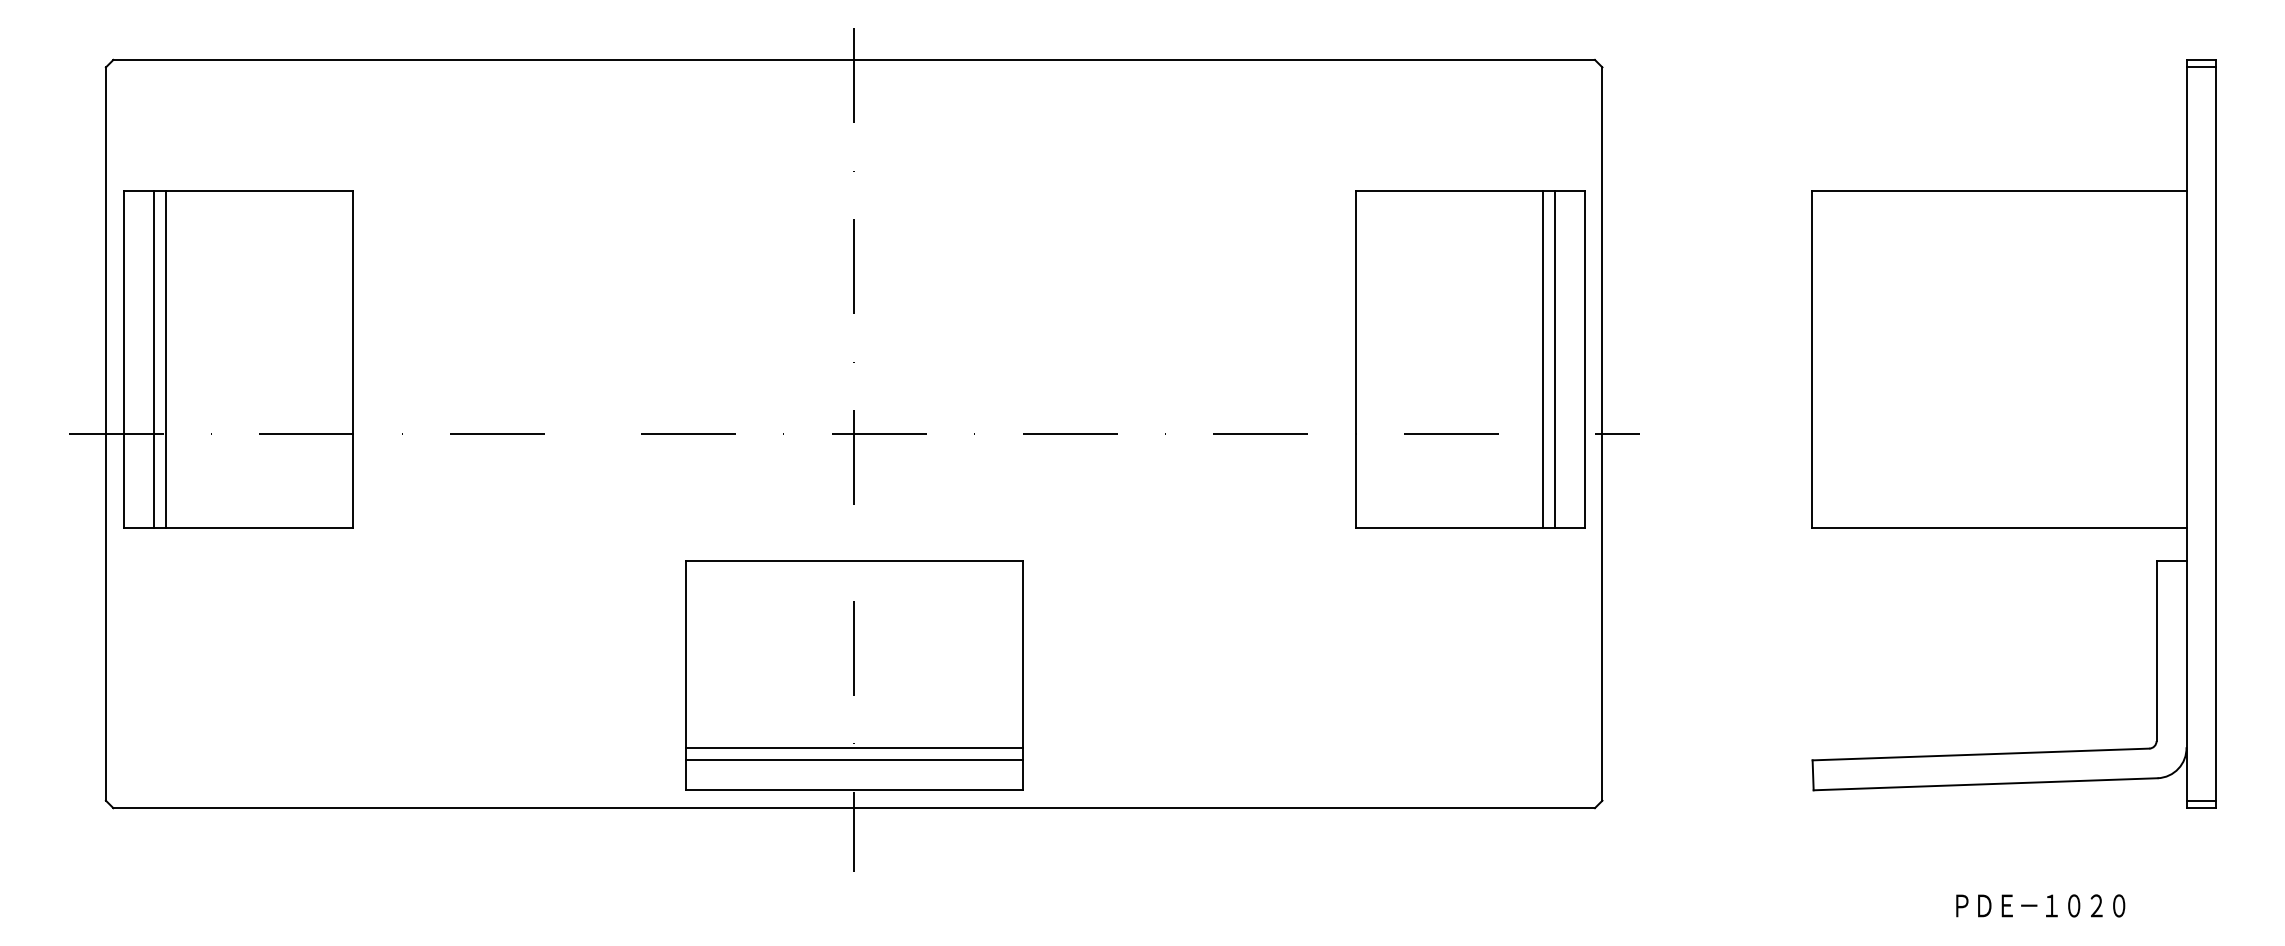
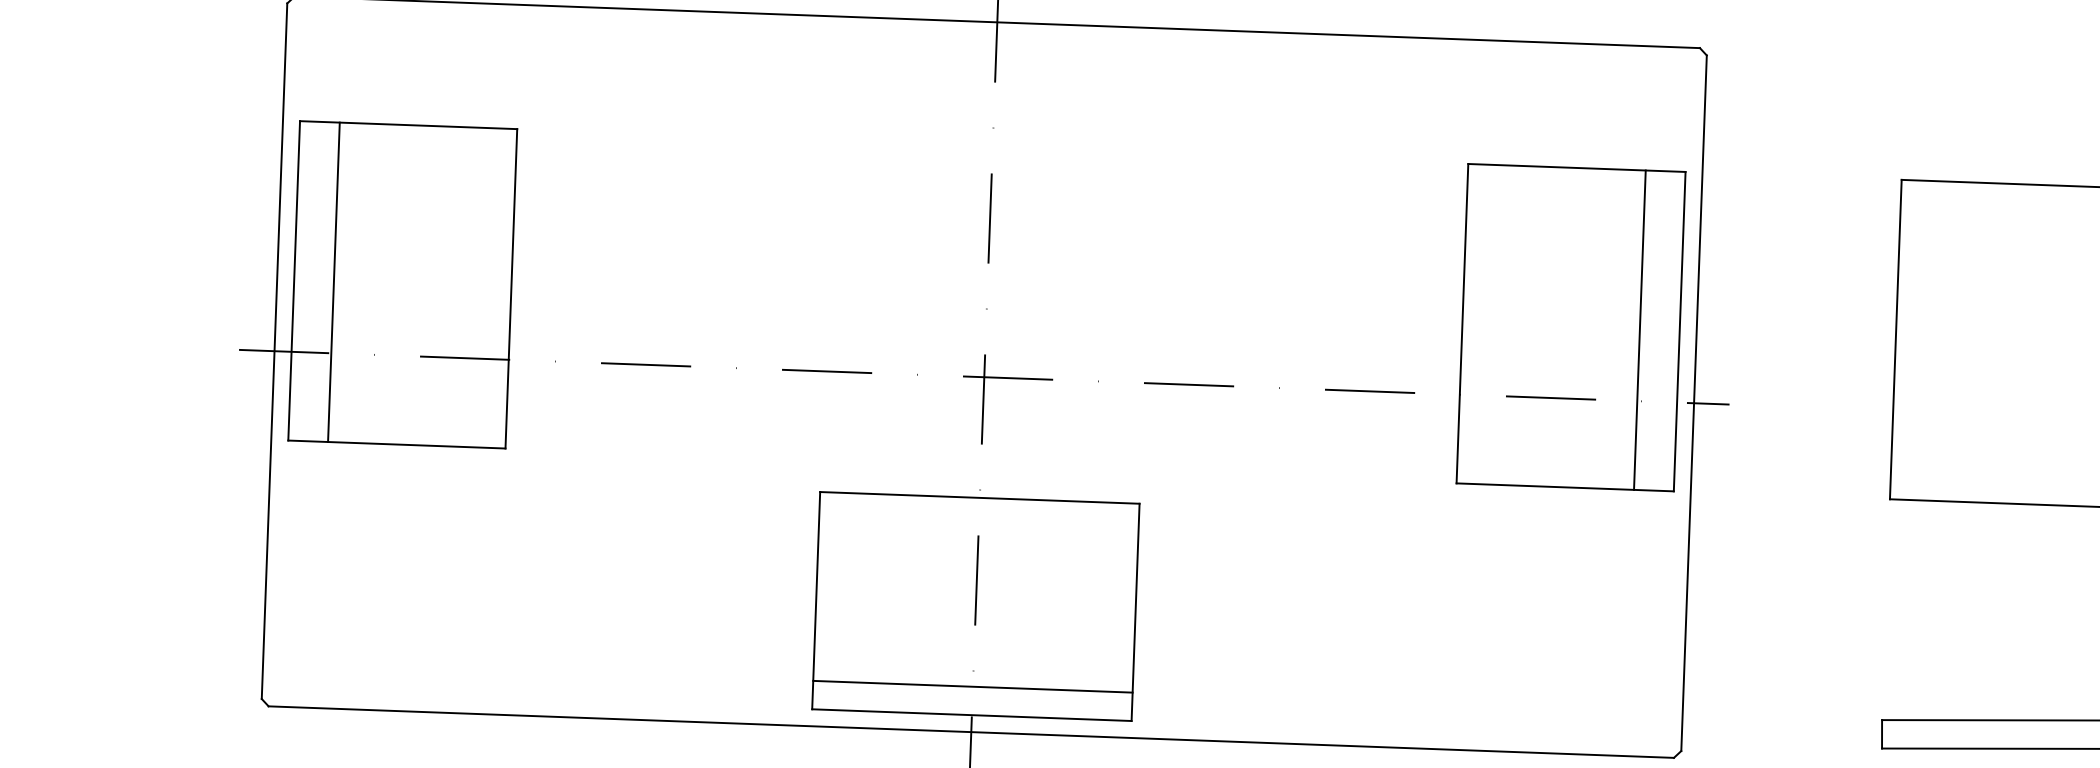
line: (153, 358) -> (322, 281), removed
line: (1554, 358) -> (1651, 329), removed
line: (853, 748) -> (972, 675), removed

